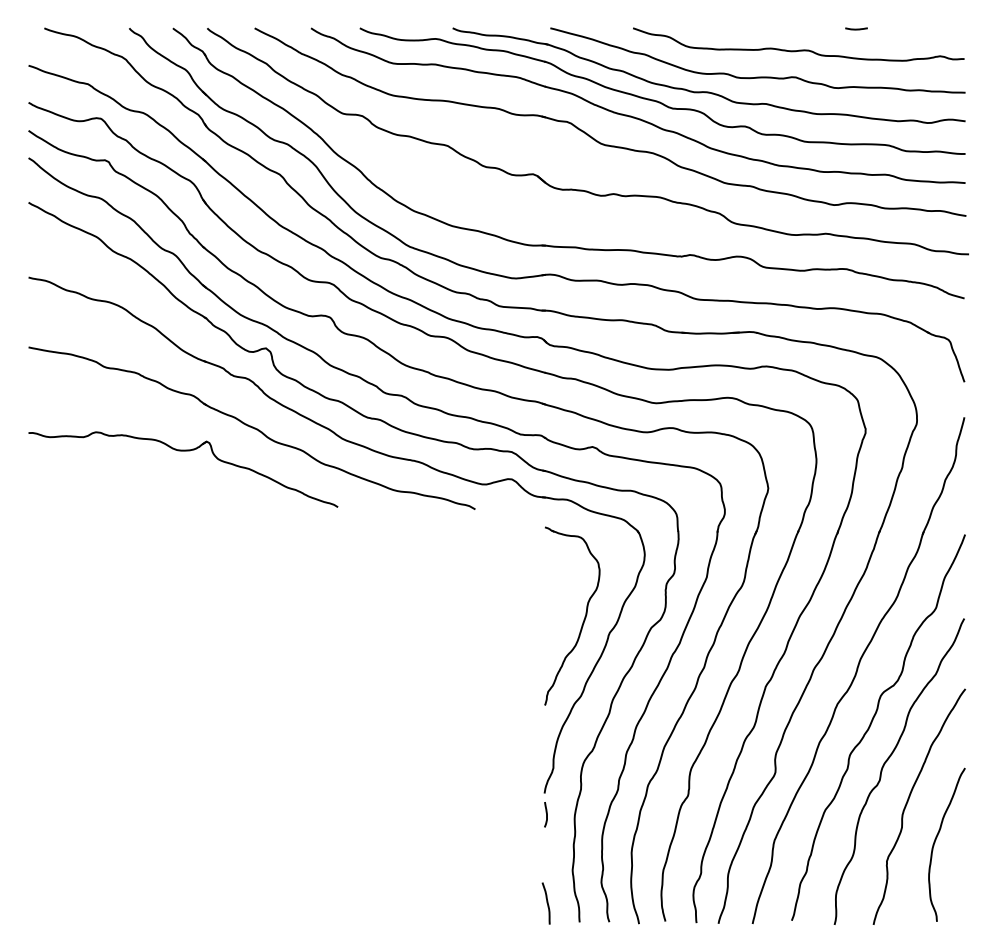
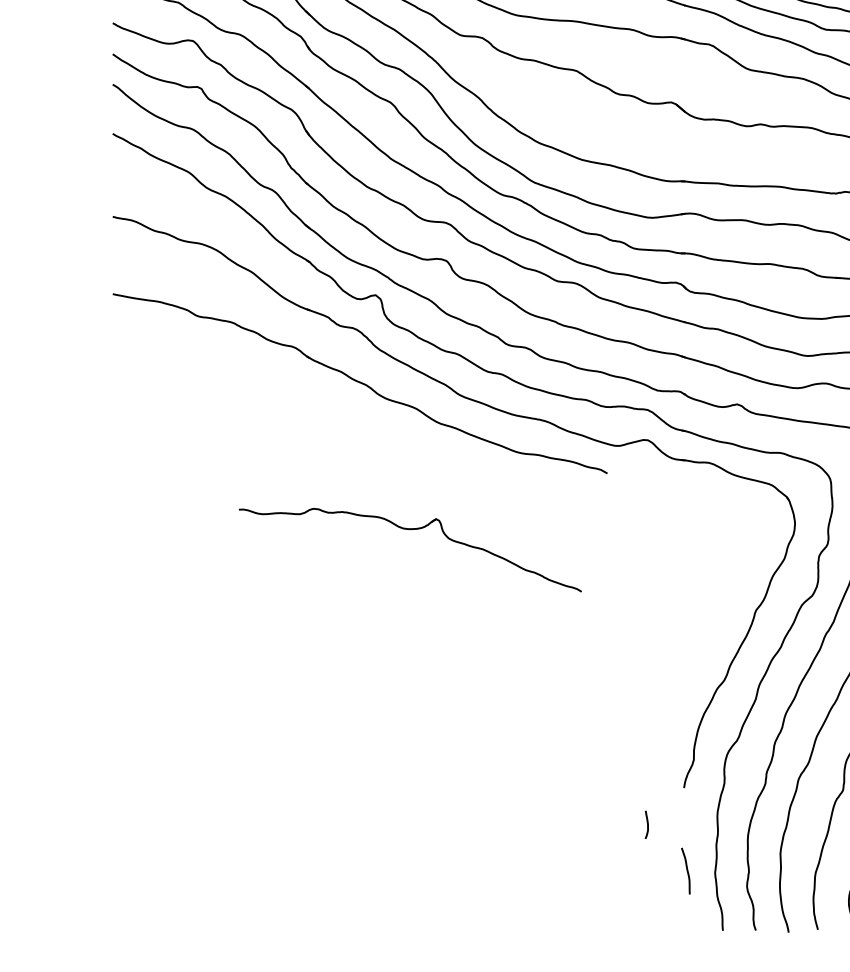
part: (183, 451) -> (410, 530), moved
part: (583, 619) -> (727, 595), removed
curve: (546, 814) -> (647, 824), moved
curve: (546, 903) -> (686, 871), moved

